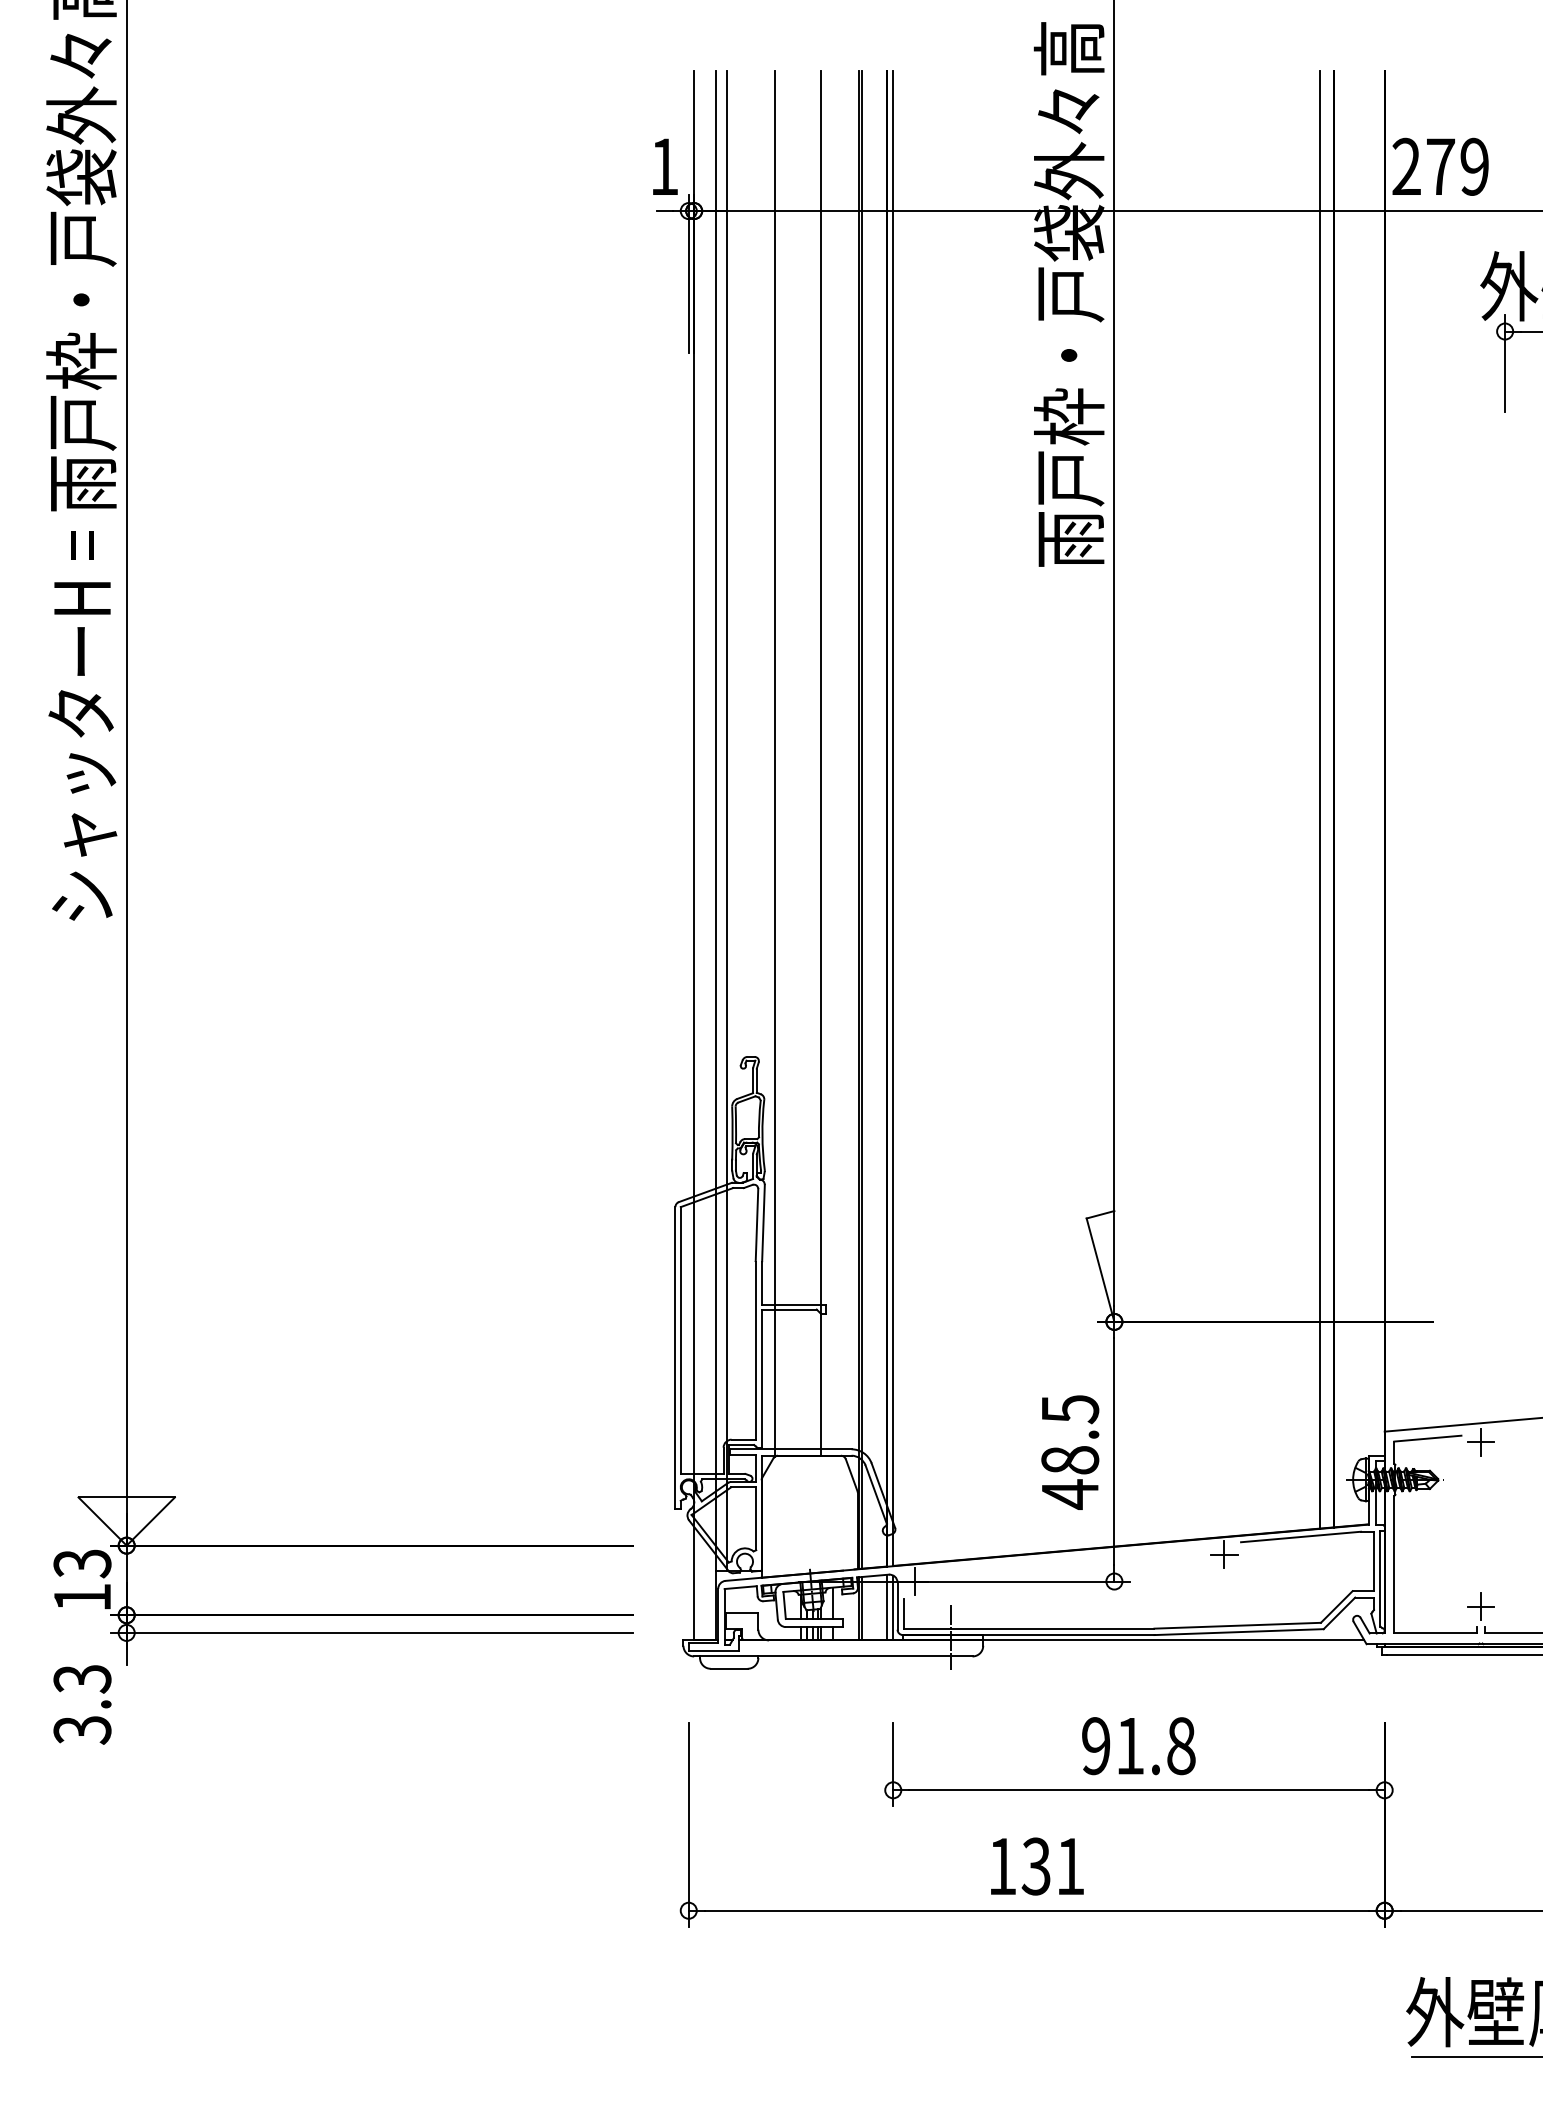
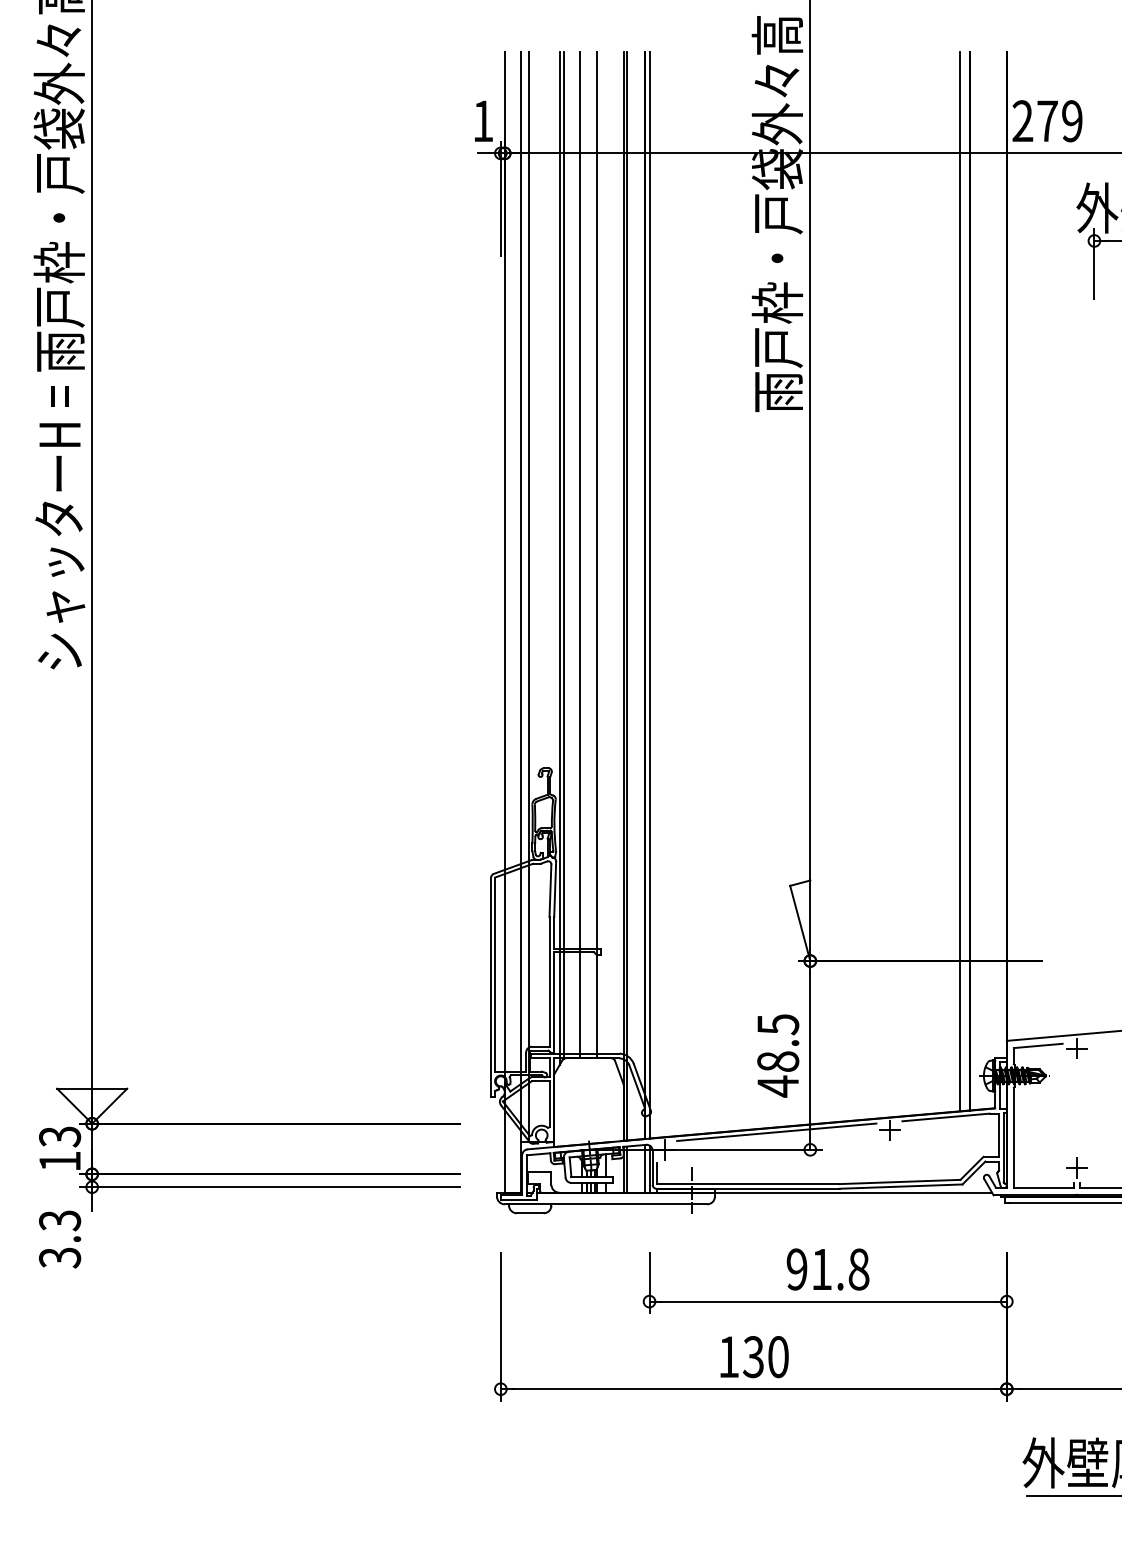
line: (796, 763) -> (579, 555), added
line: (769, 767) -> (559, 557), added
line: (1068, 1557) -> (776, 1132), added
text: (1070, 1866) -> (778, 1357), 131 -> 130

